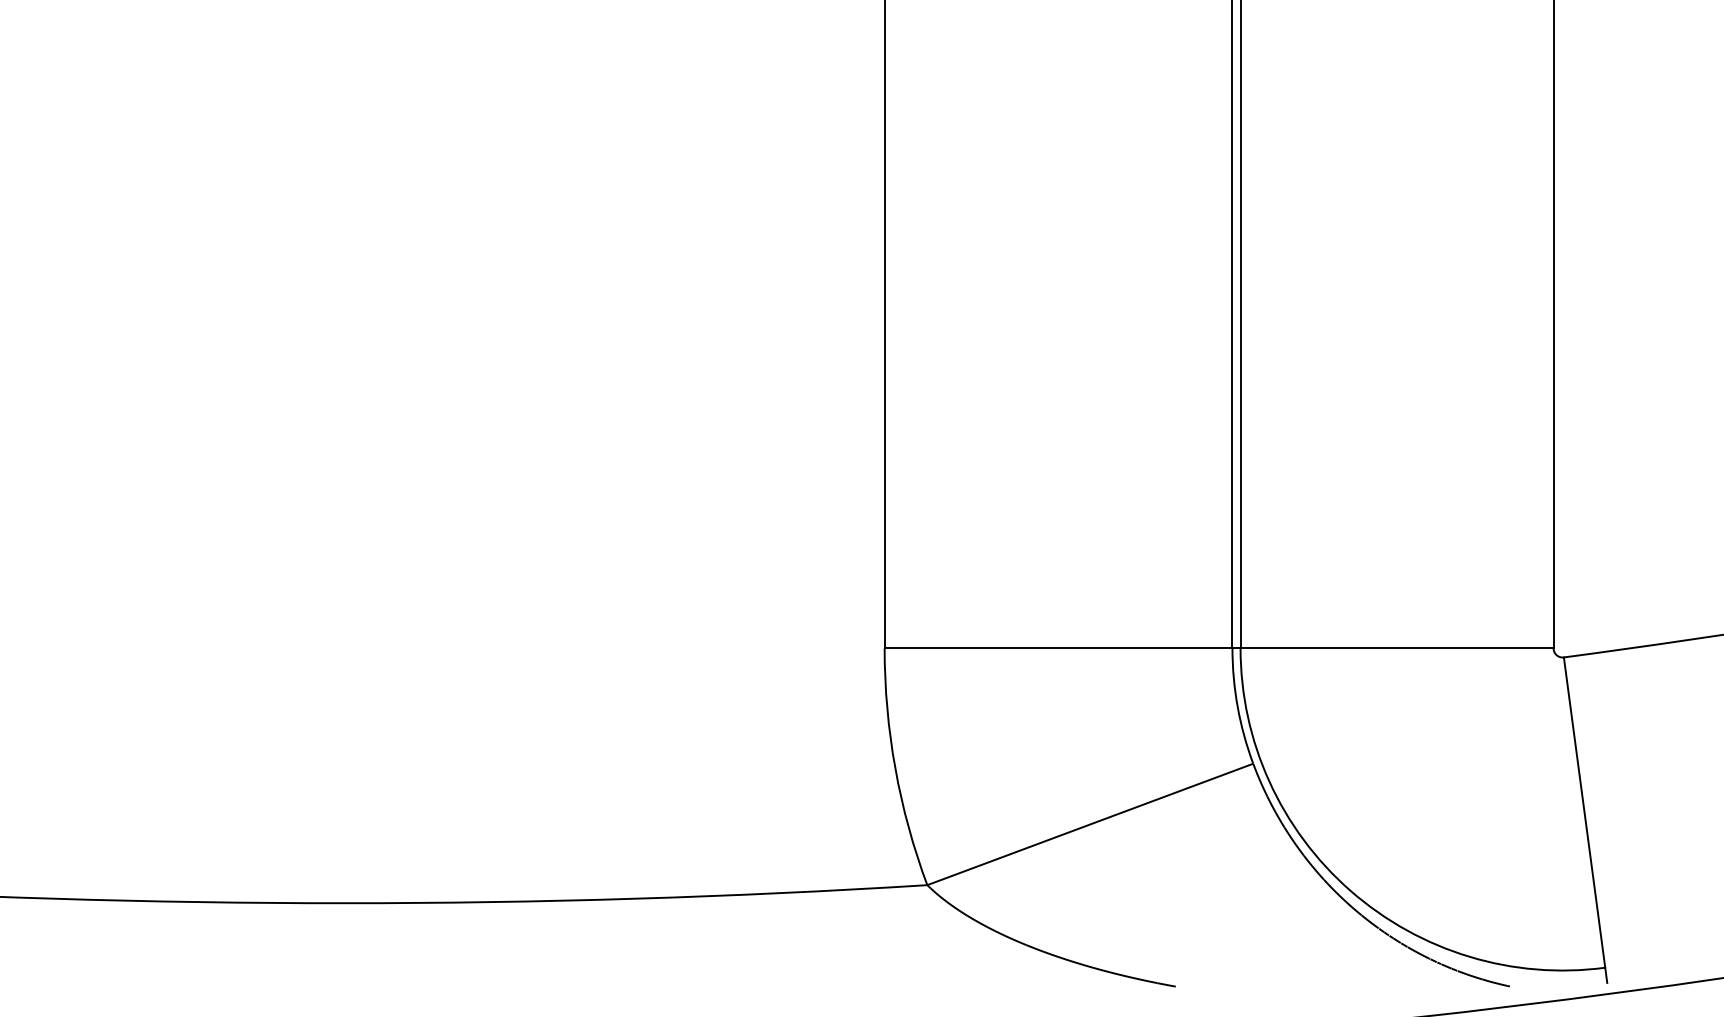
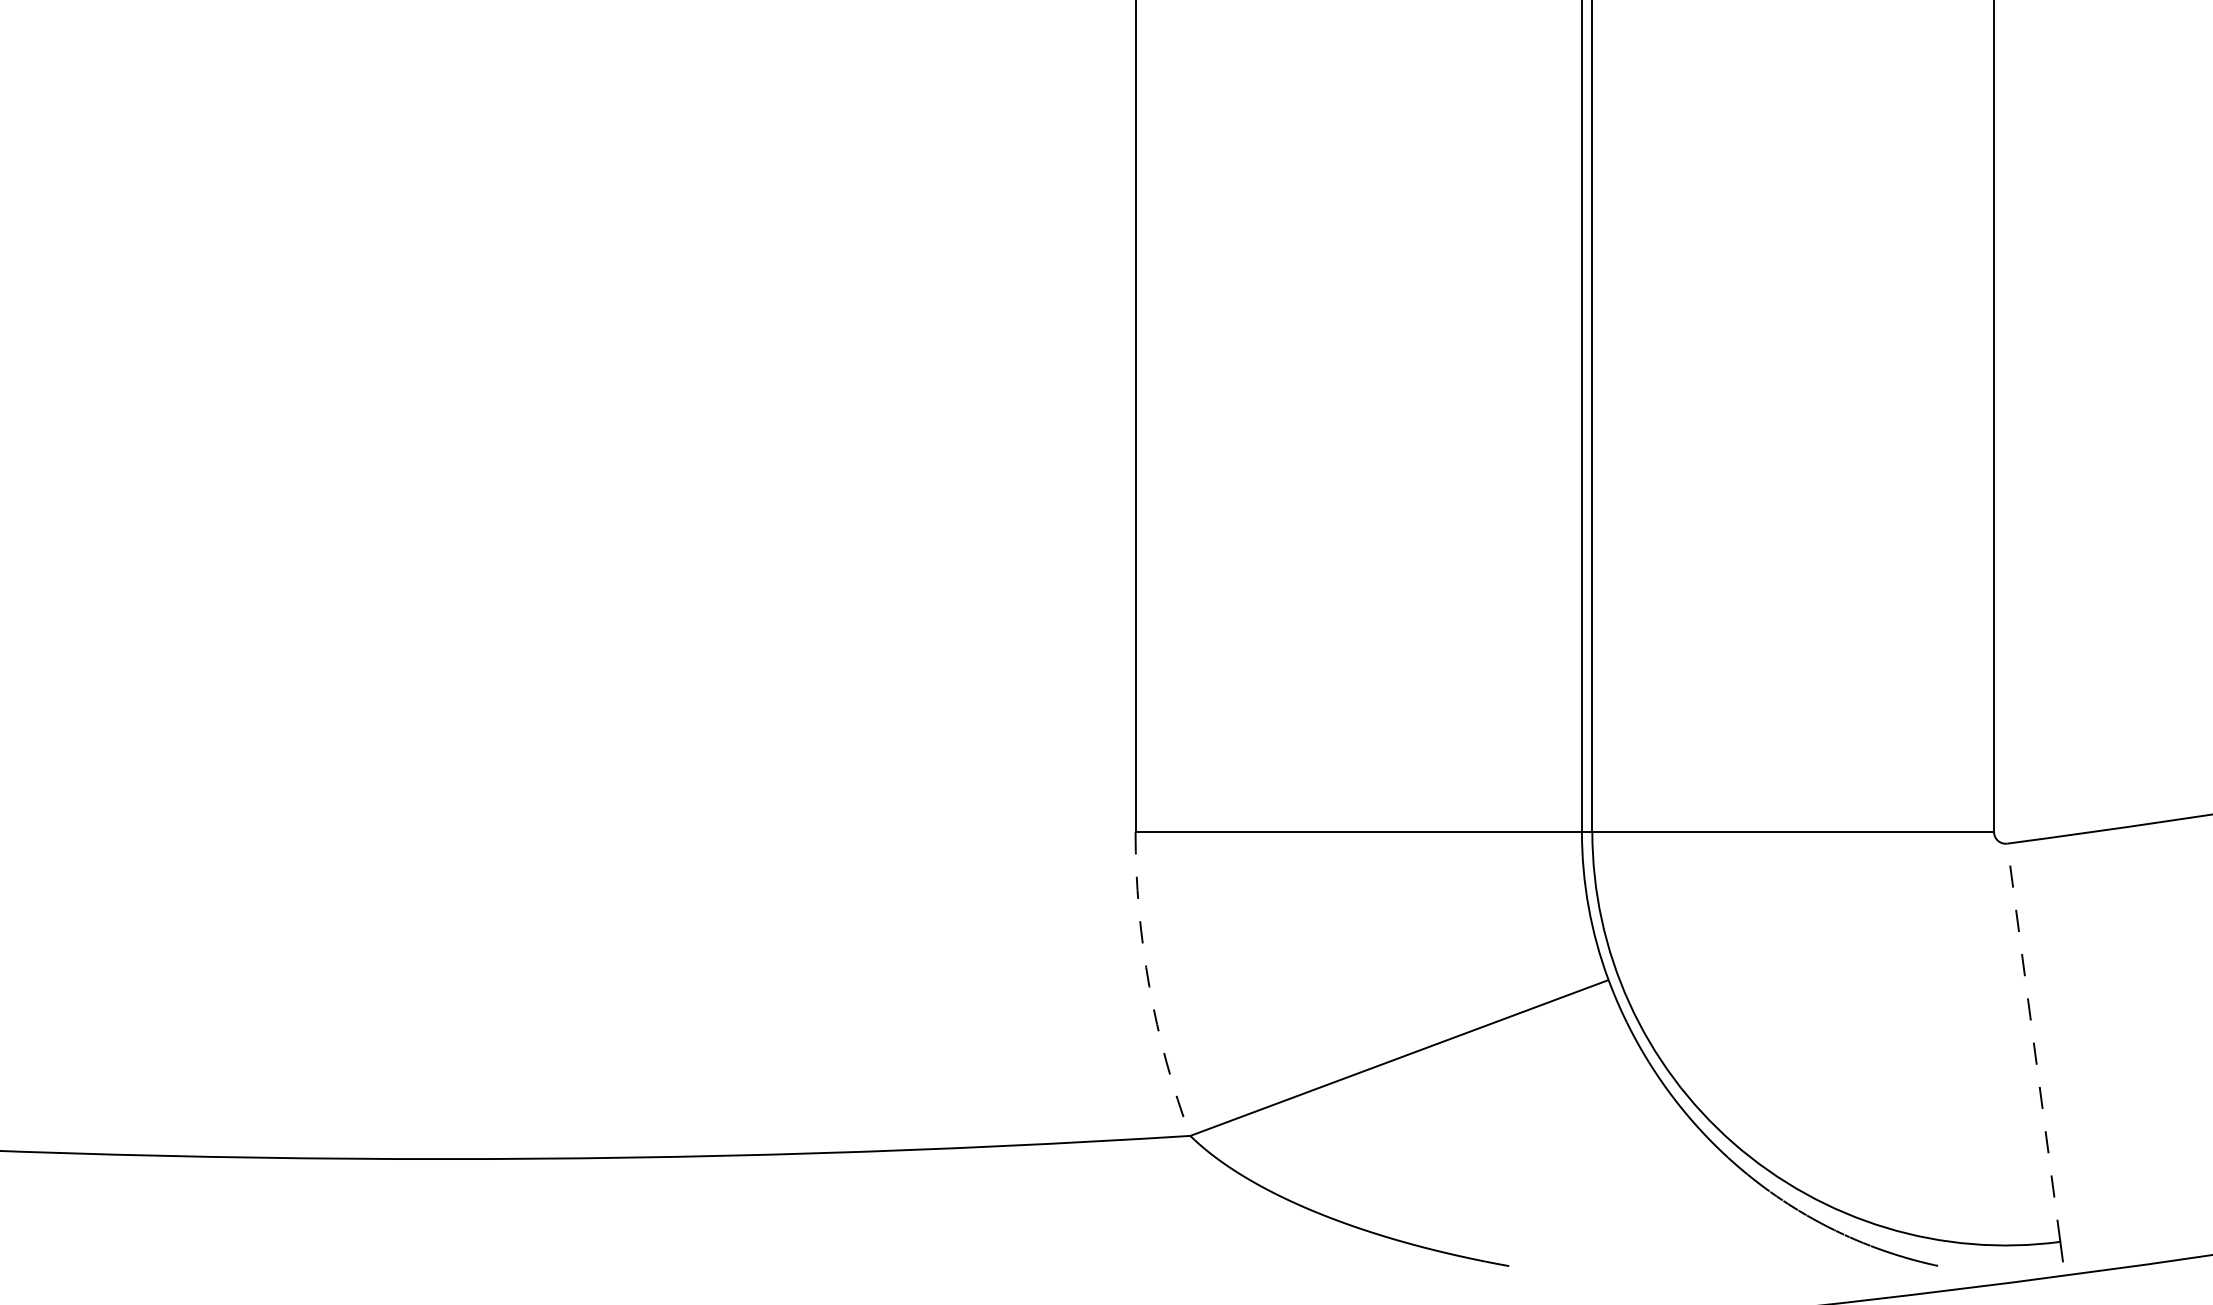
arc: (895, 768) -> (1149, 986), solid -> dashed
line: (1584, 812) -> (2033, 1042), solid -> dashed

